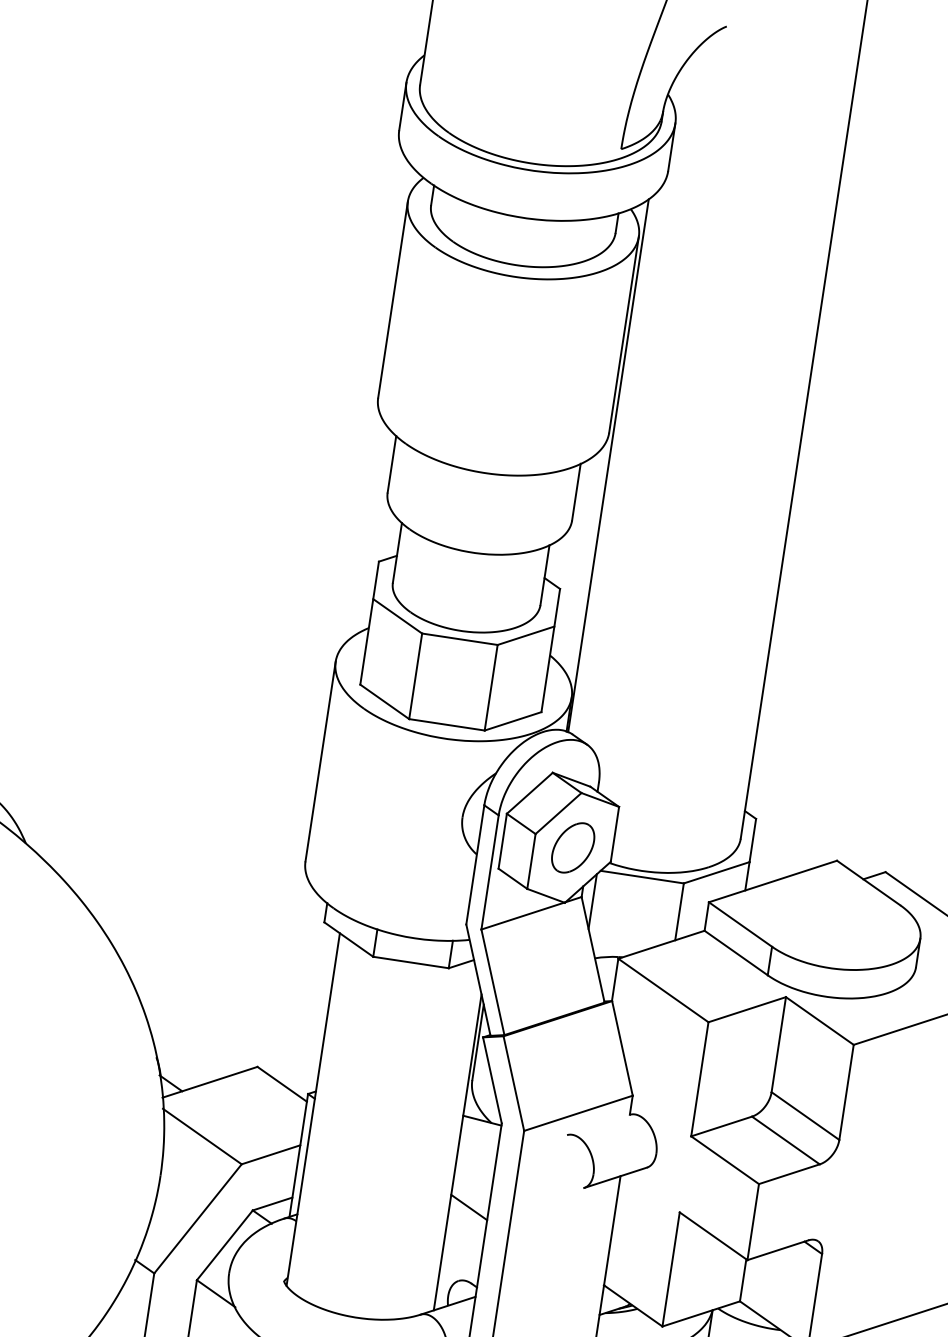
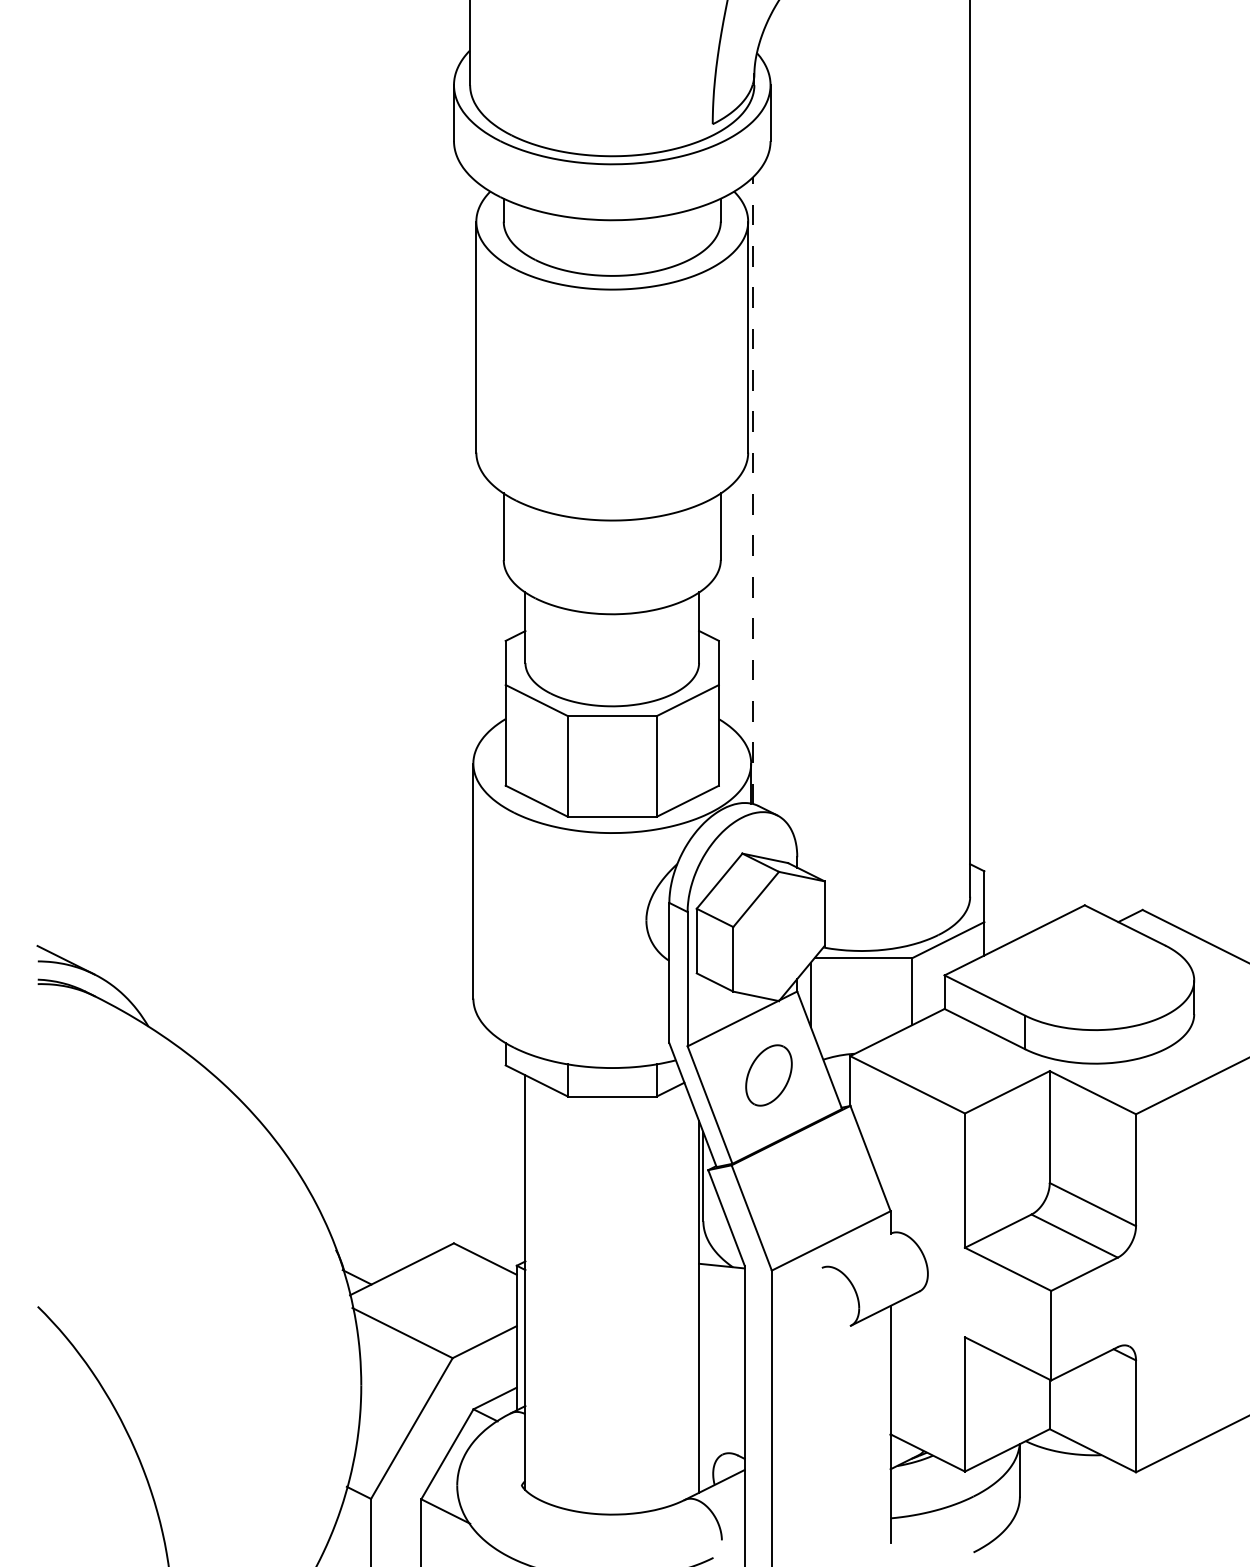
line: (608, 465) -> (753, 490), solid -> dashed
part: (572, 847) -> (768, 1075), moved
line: (468, 1206) -> (721, 1367), removed

